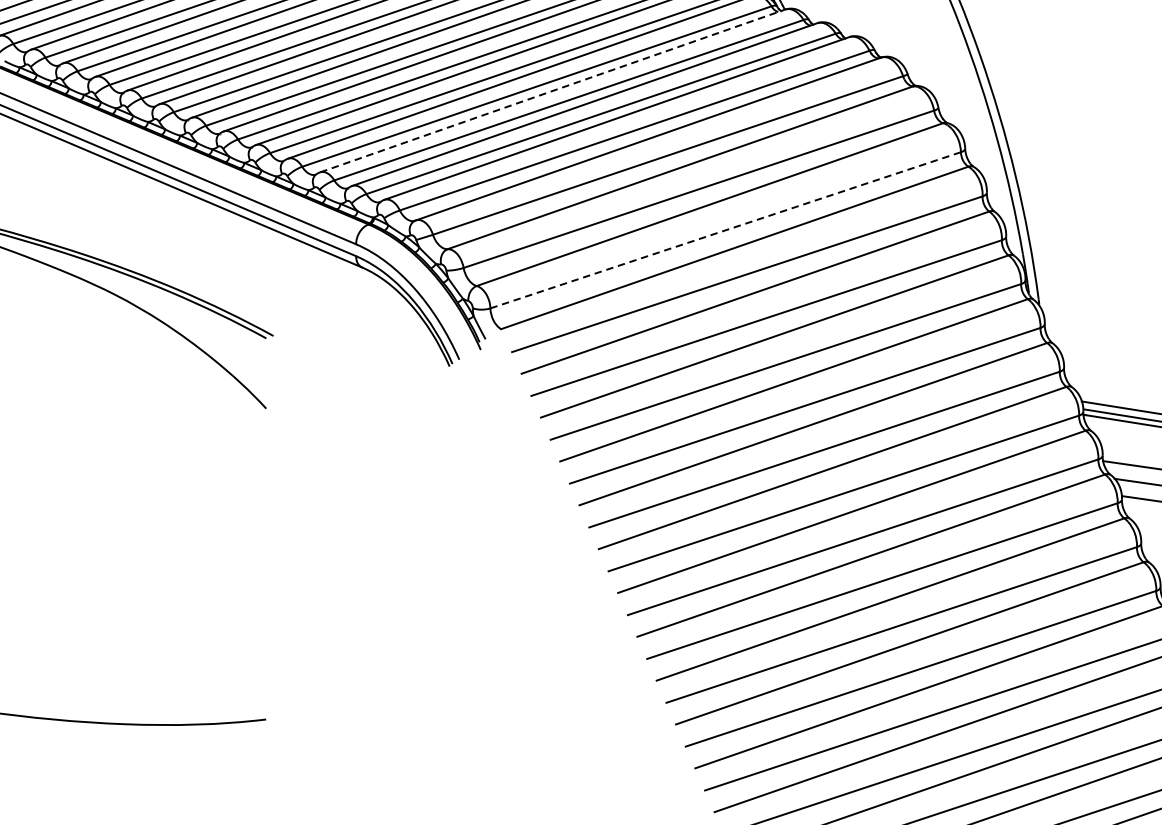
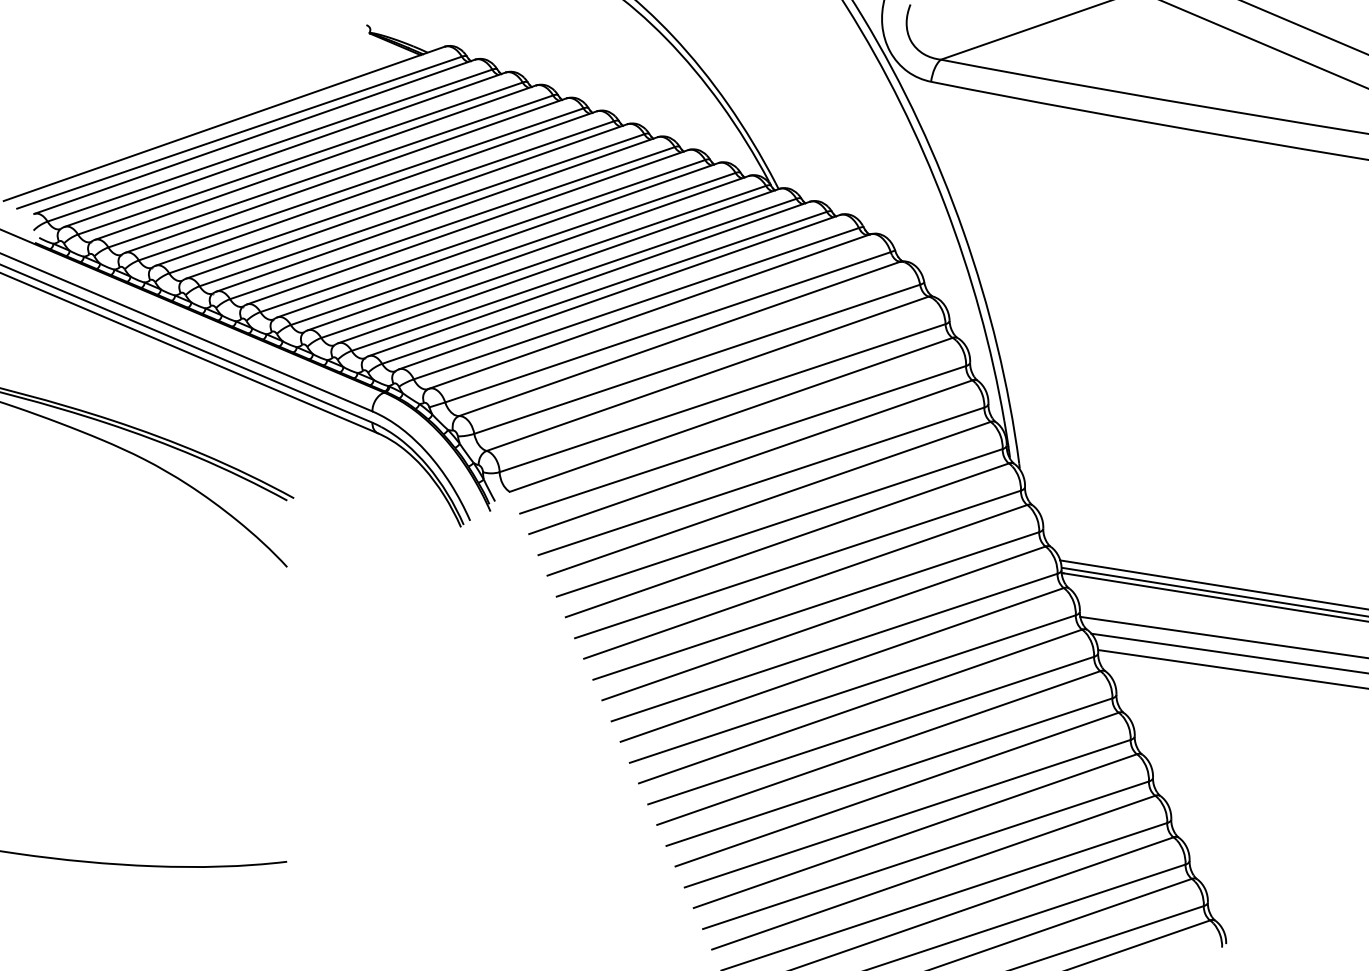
line: (553, 90) -> (559, 265), dashed -> solid
line: (725, 230) -> (722, 398), dashed -> solid

